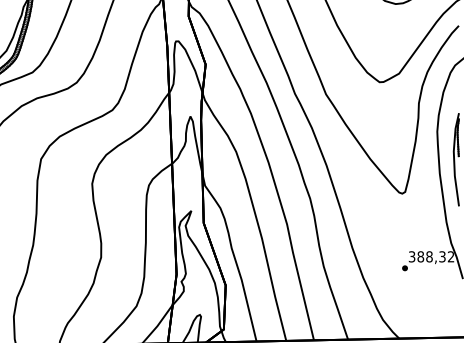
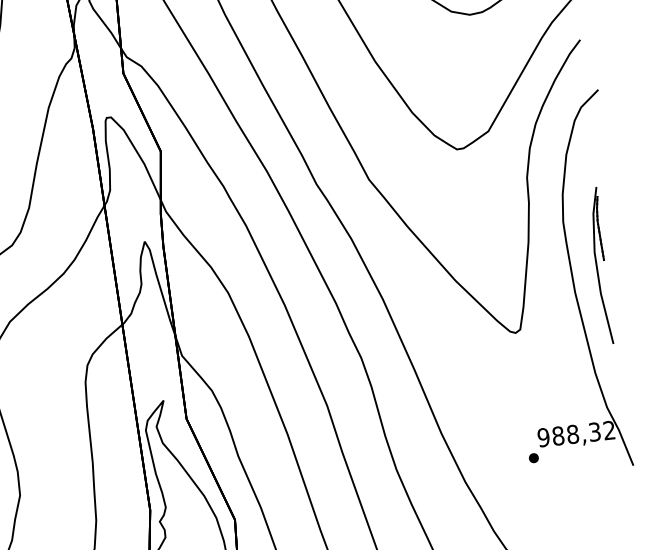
text: (411, 256) -> (542, 437), 388,32 -> 988,32

